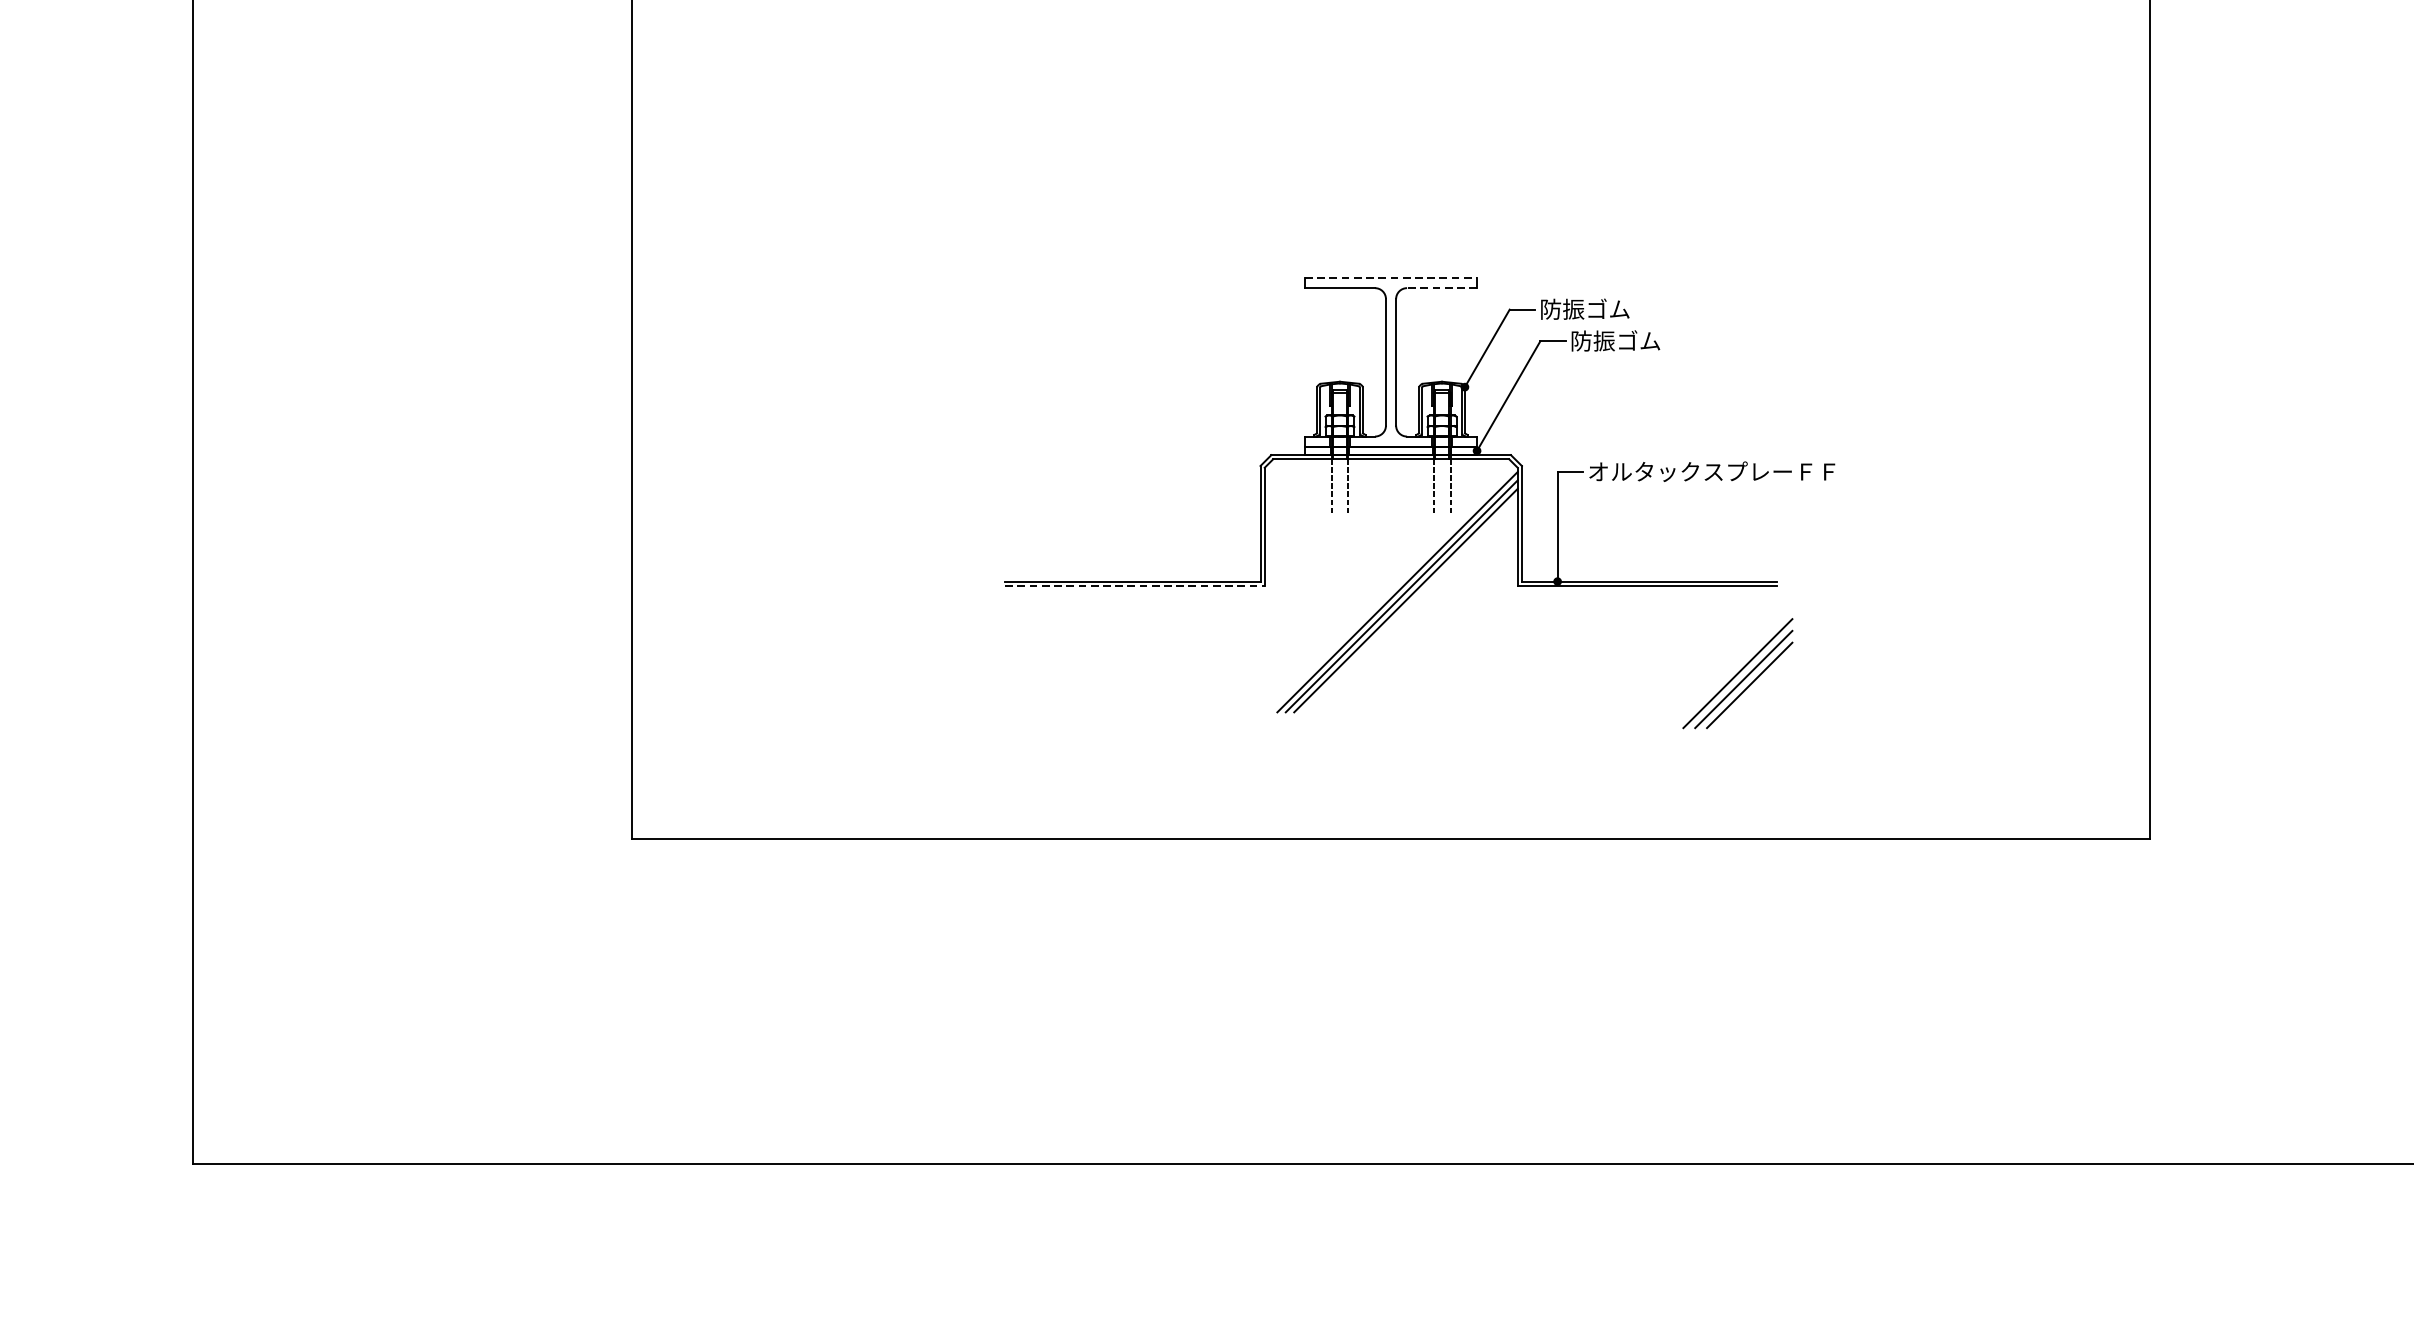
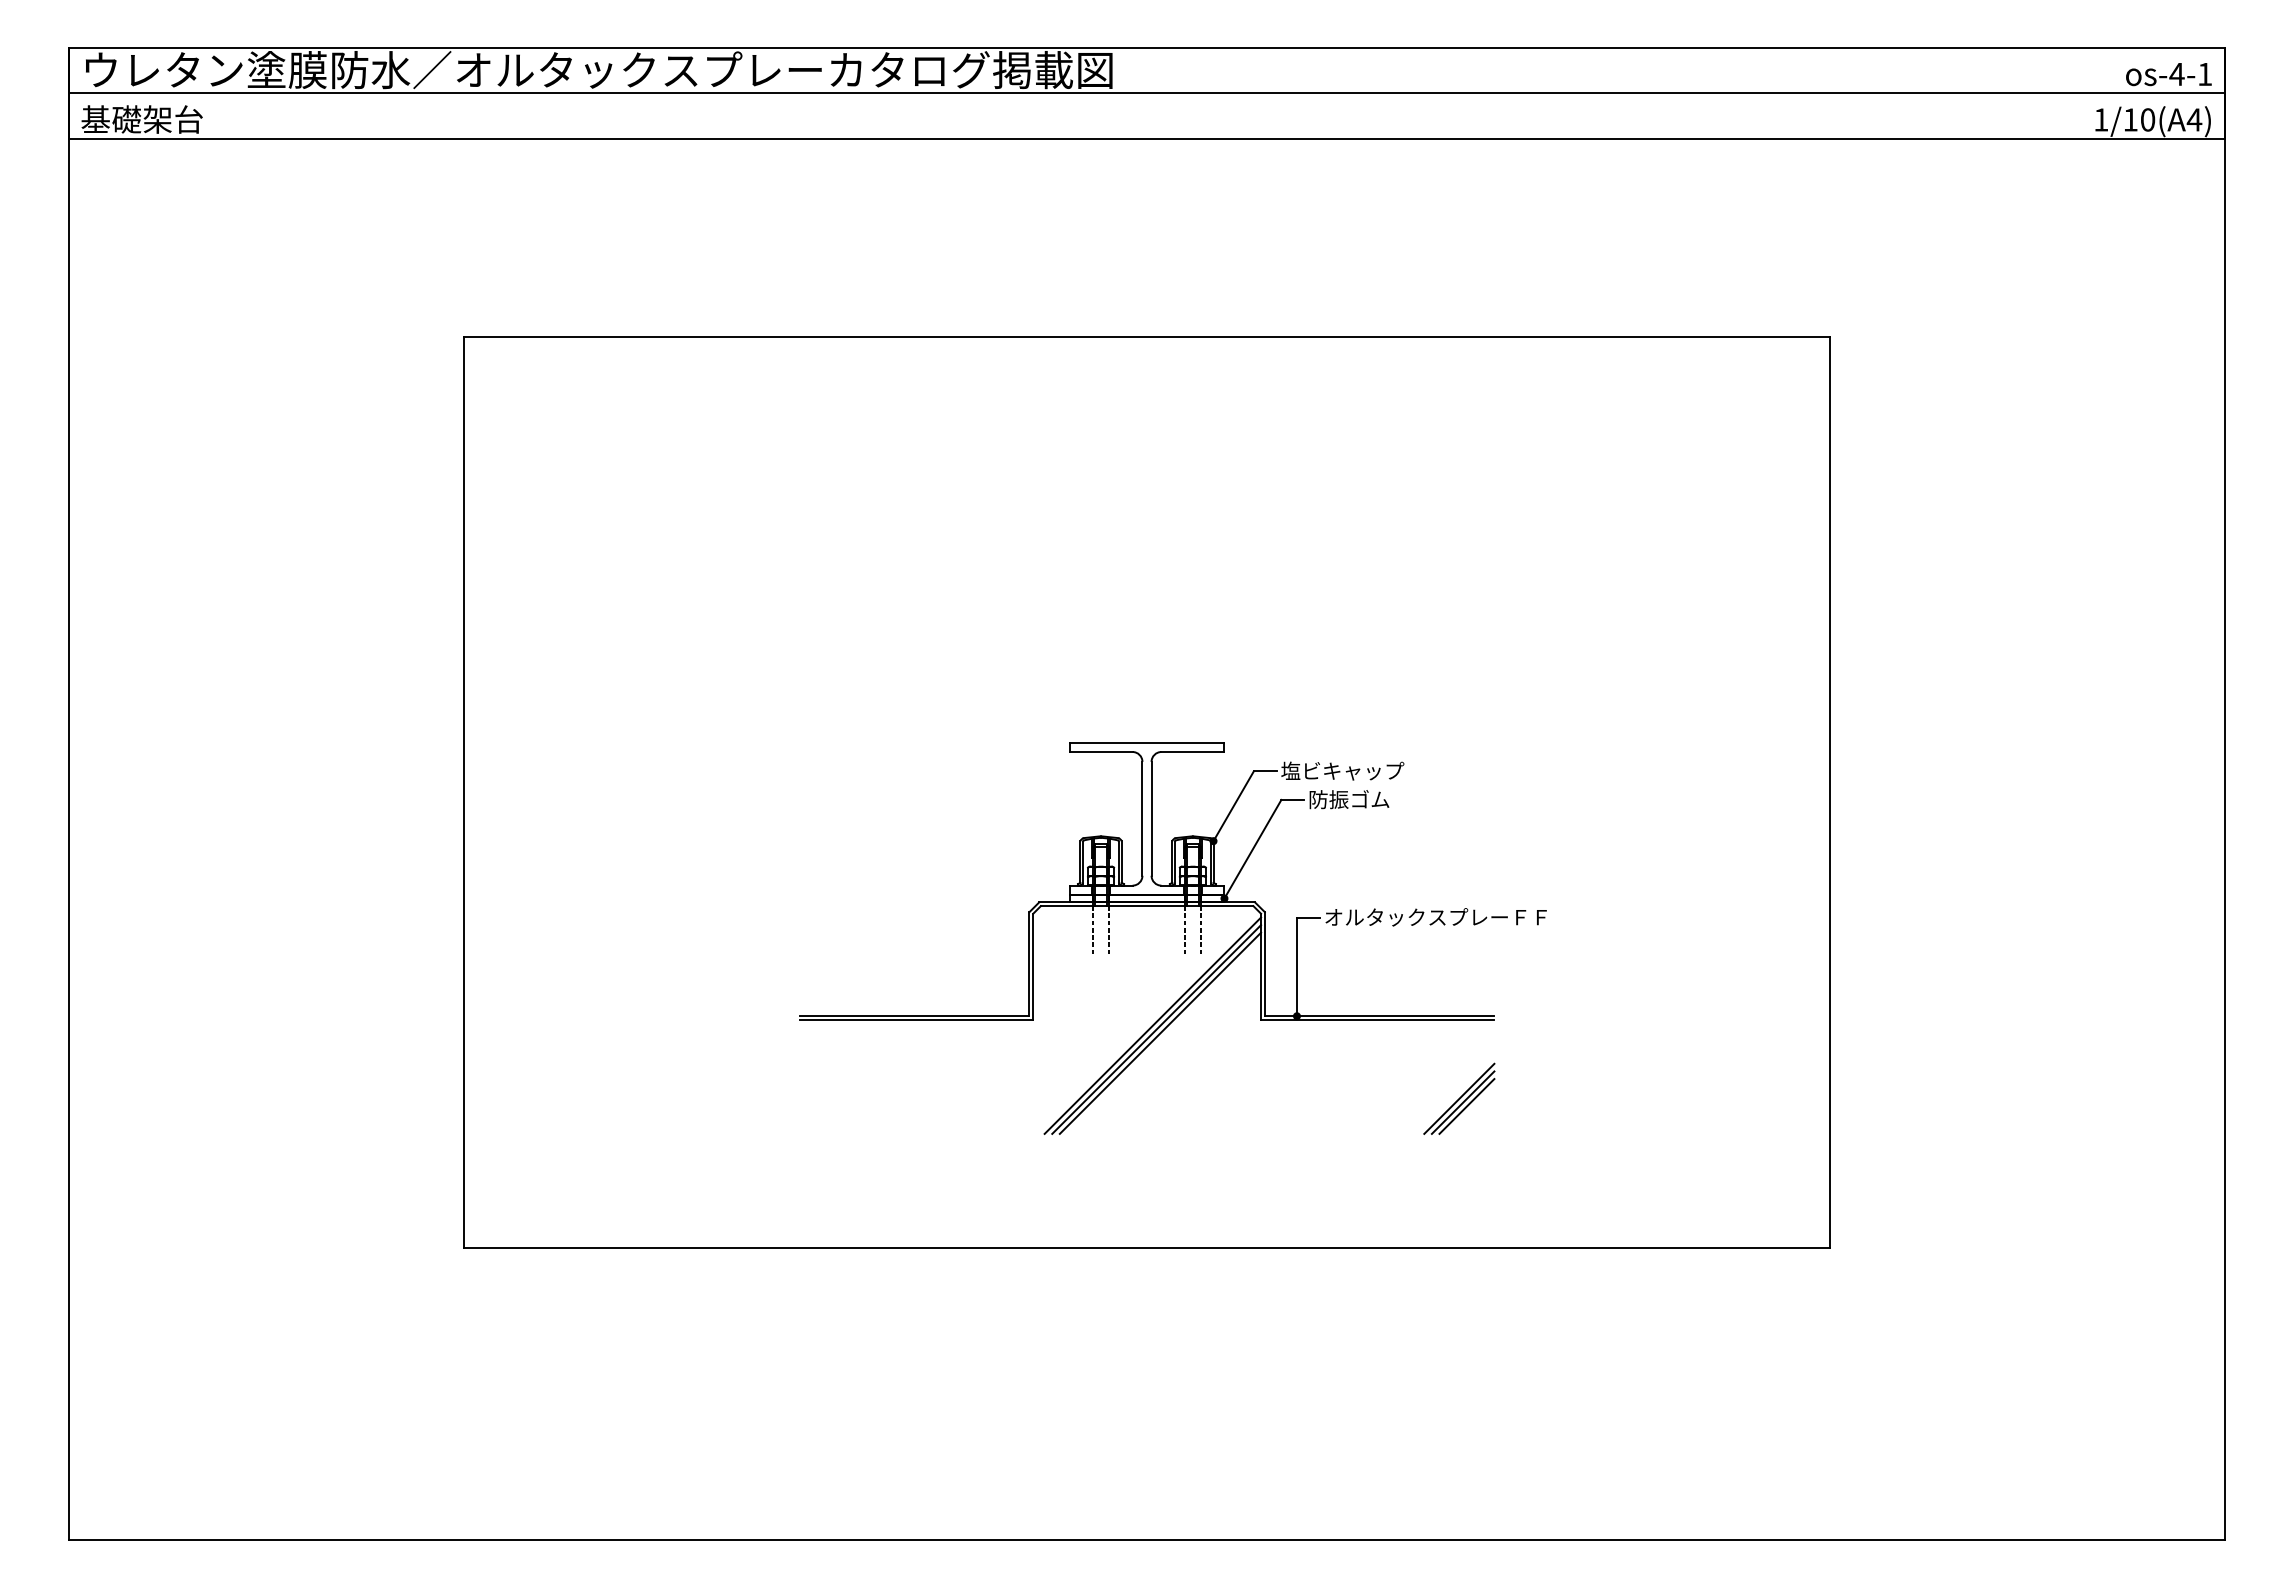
line: (1391, 277) -> (1147, 742), dashed -> solid
line: (1441, 288) -> (1192, 752), dashed -> solid
text: (1608, 308) -> (1342, 770), 防振ゴム -> 塩ビキャップ
line: (1135, 586) -> (916, 1020), dashed -> solid
part: (1738, 672) -> (1459, 1098), size x0.71

